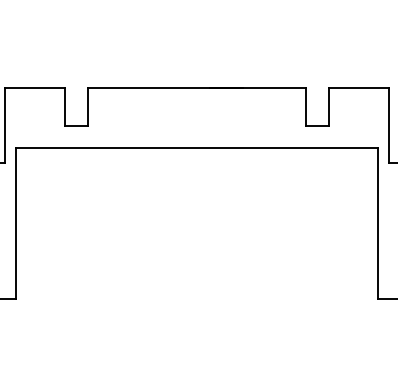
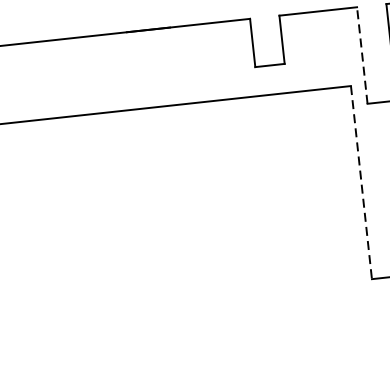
line: (389, 125) -> (362, 55), solid -> dashed
line: (377, 224) -> (361, 183), solid -> dashed

